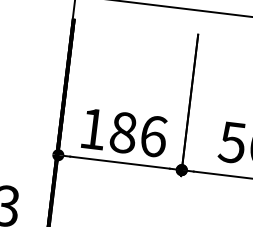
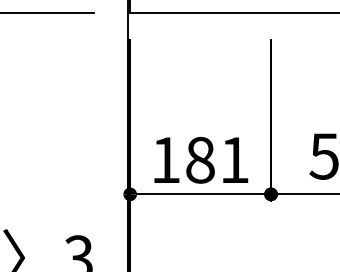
text: (154, 135) -> (235, 159), 186 -> 181

